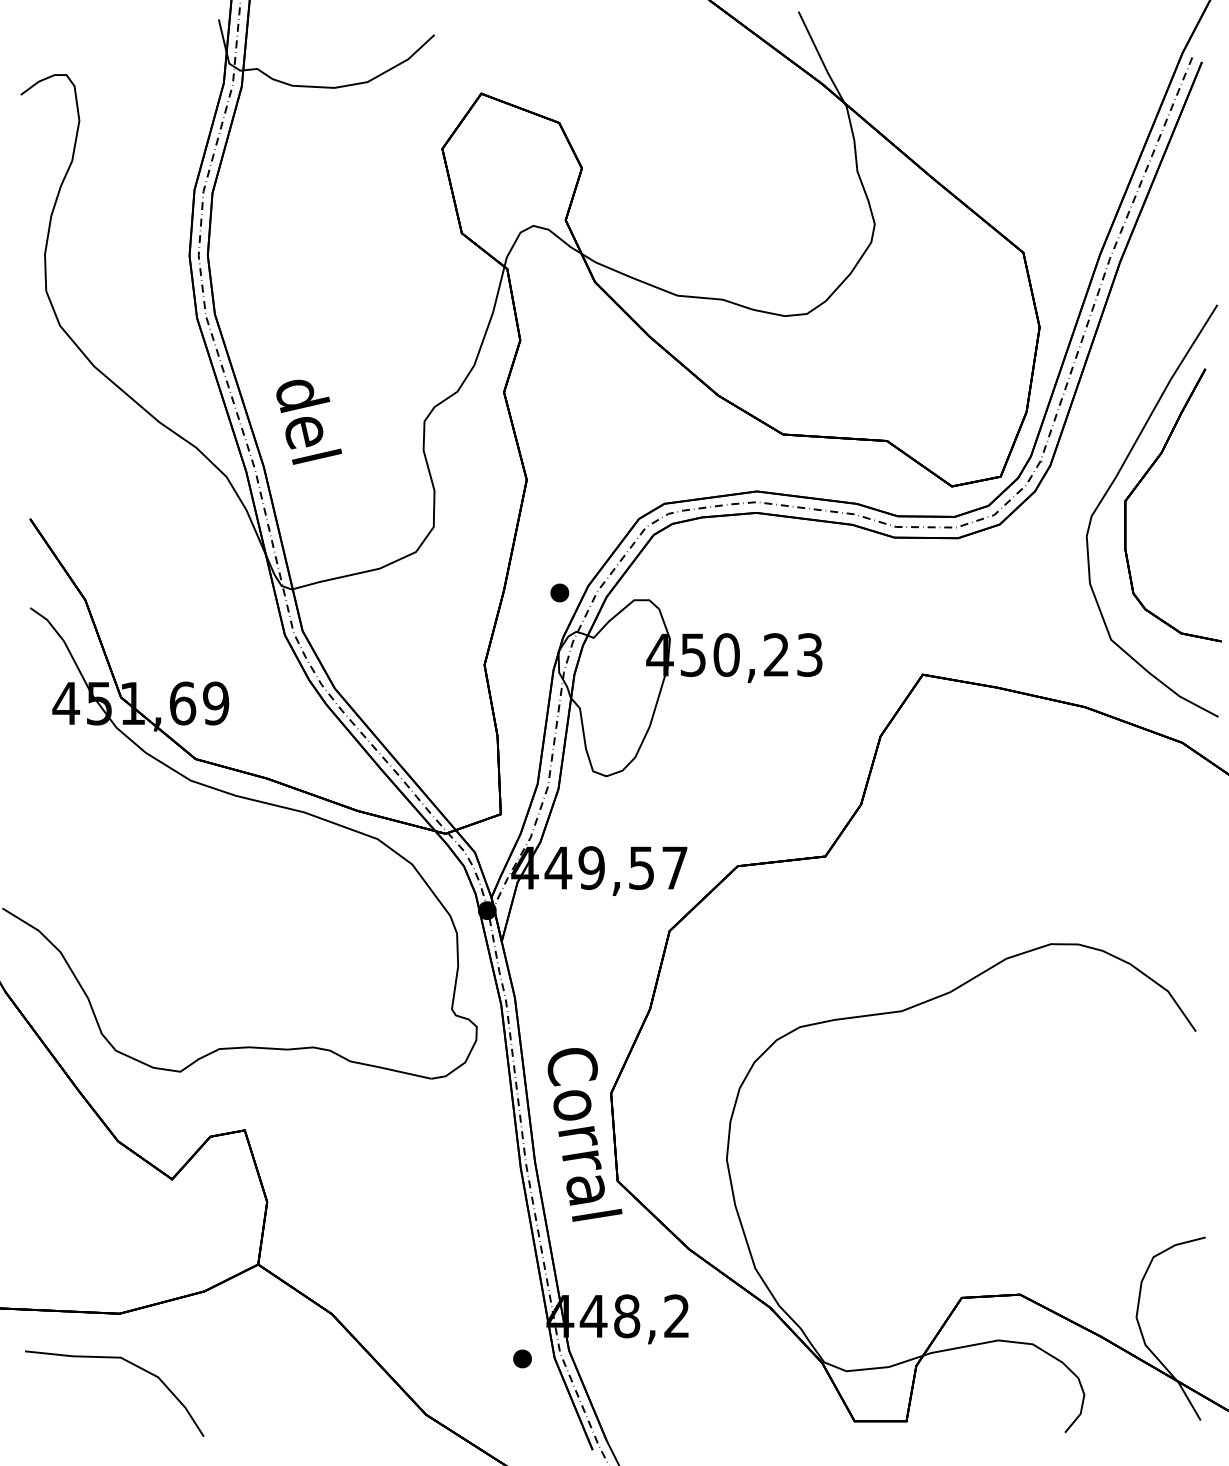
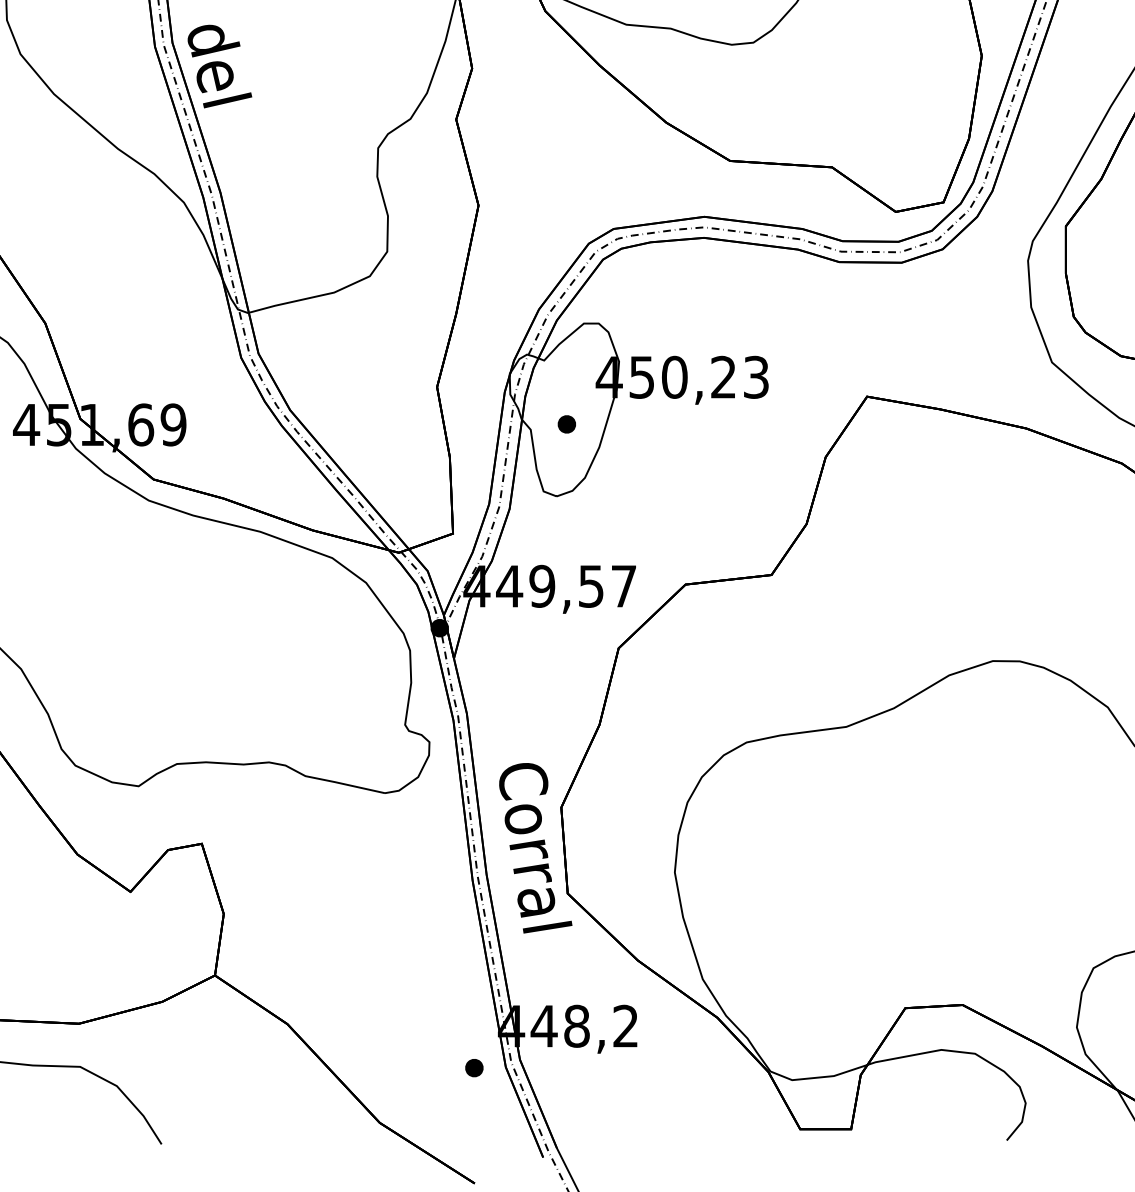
text: (309, 421) -> (220, 65), moved
part: (559, 592) -> (566, 423), moved

